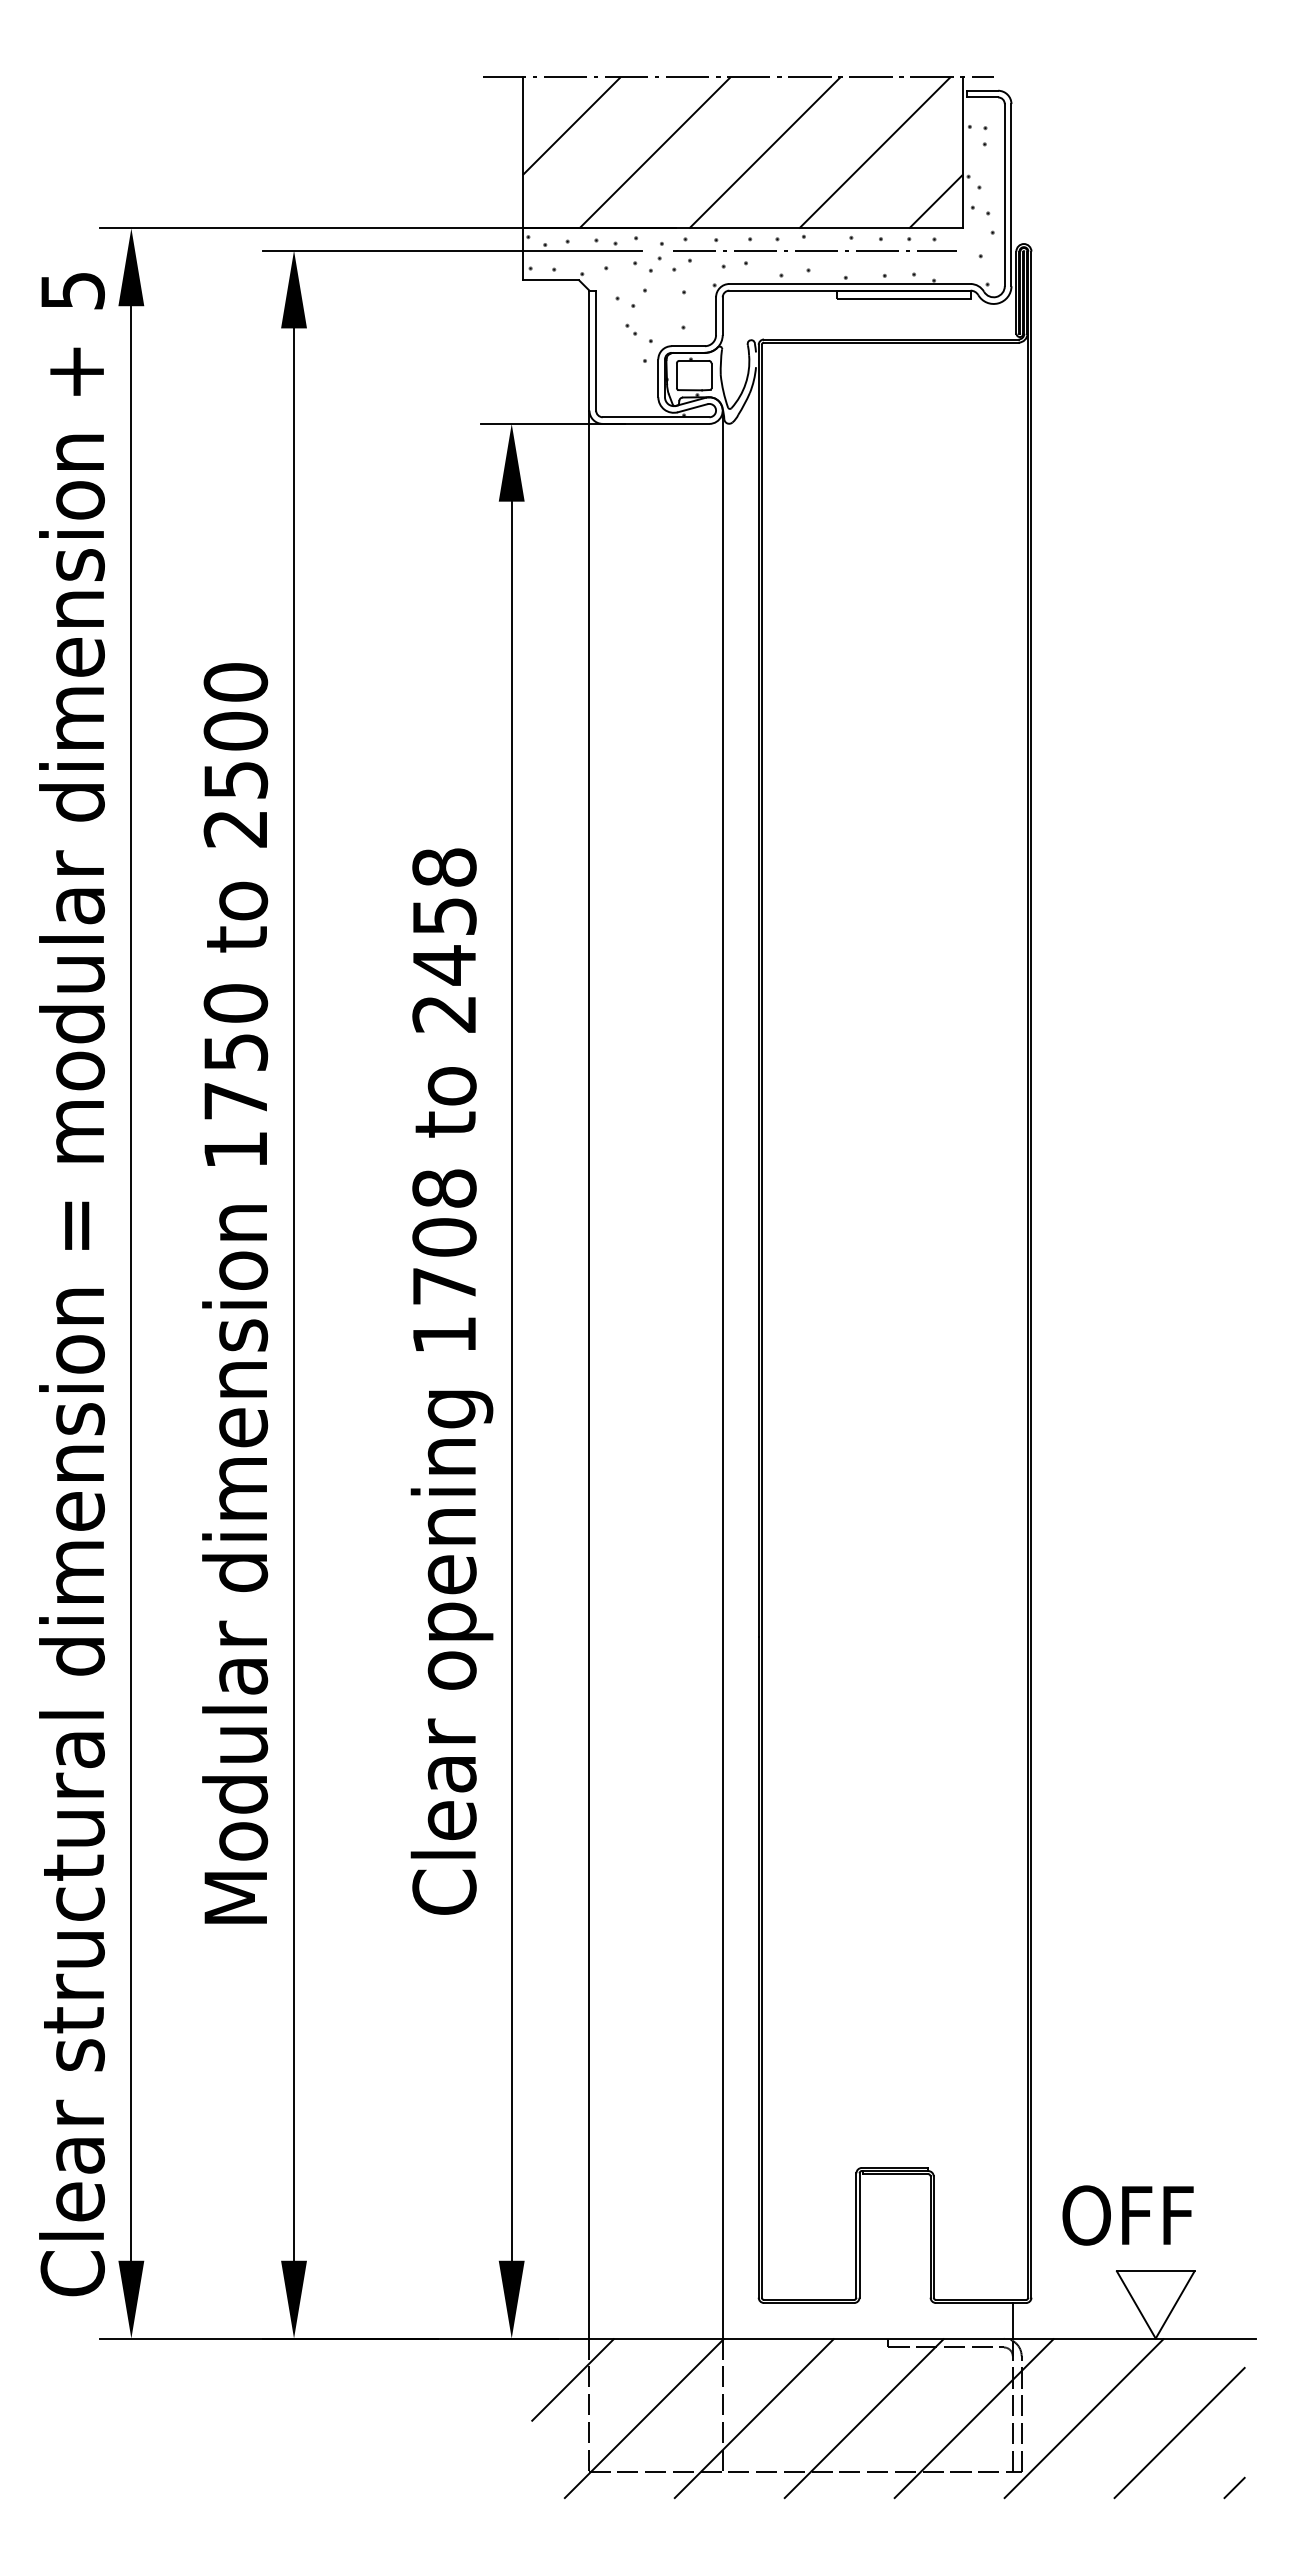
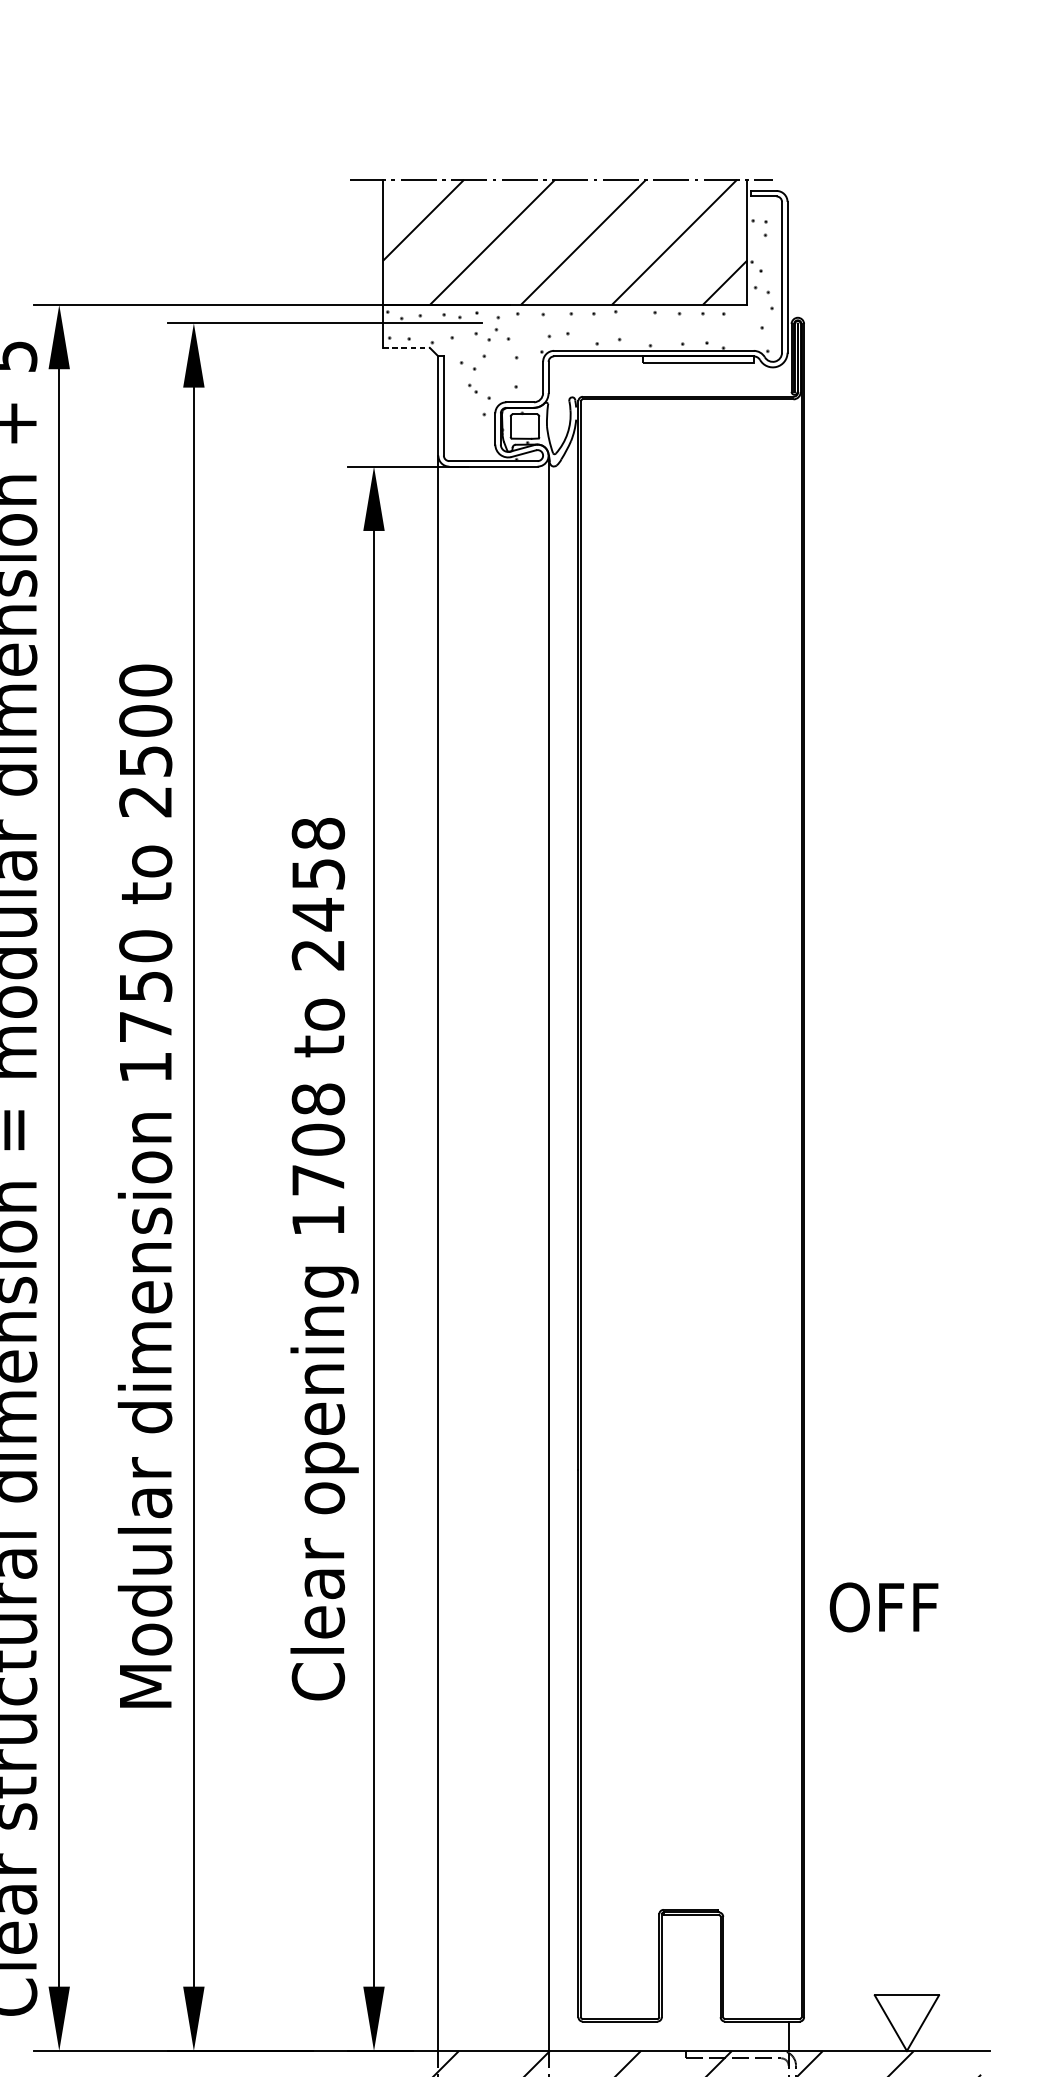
part: (814, 256) -> (624, 328), removed
line: (551, 280) -> (406, 347), solid -> dashed
text: (1127, 2215) -> (883, 1607), moved

